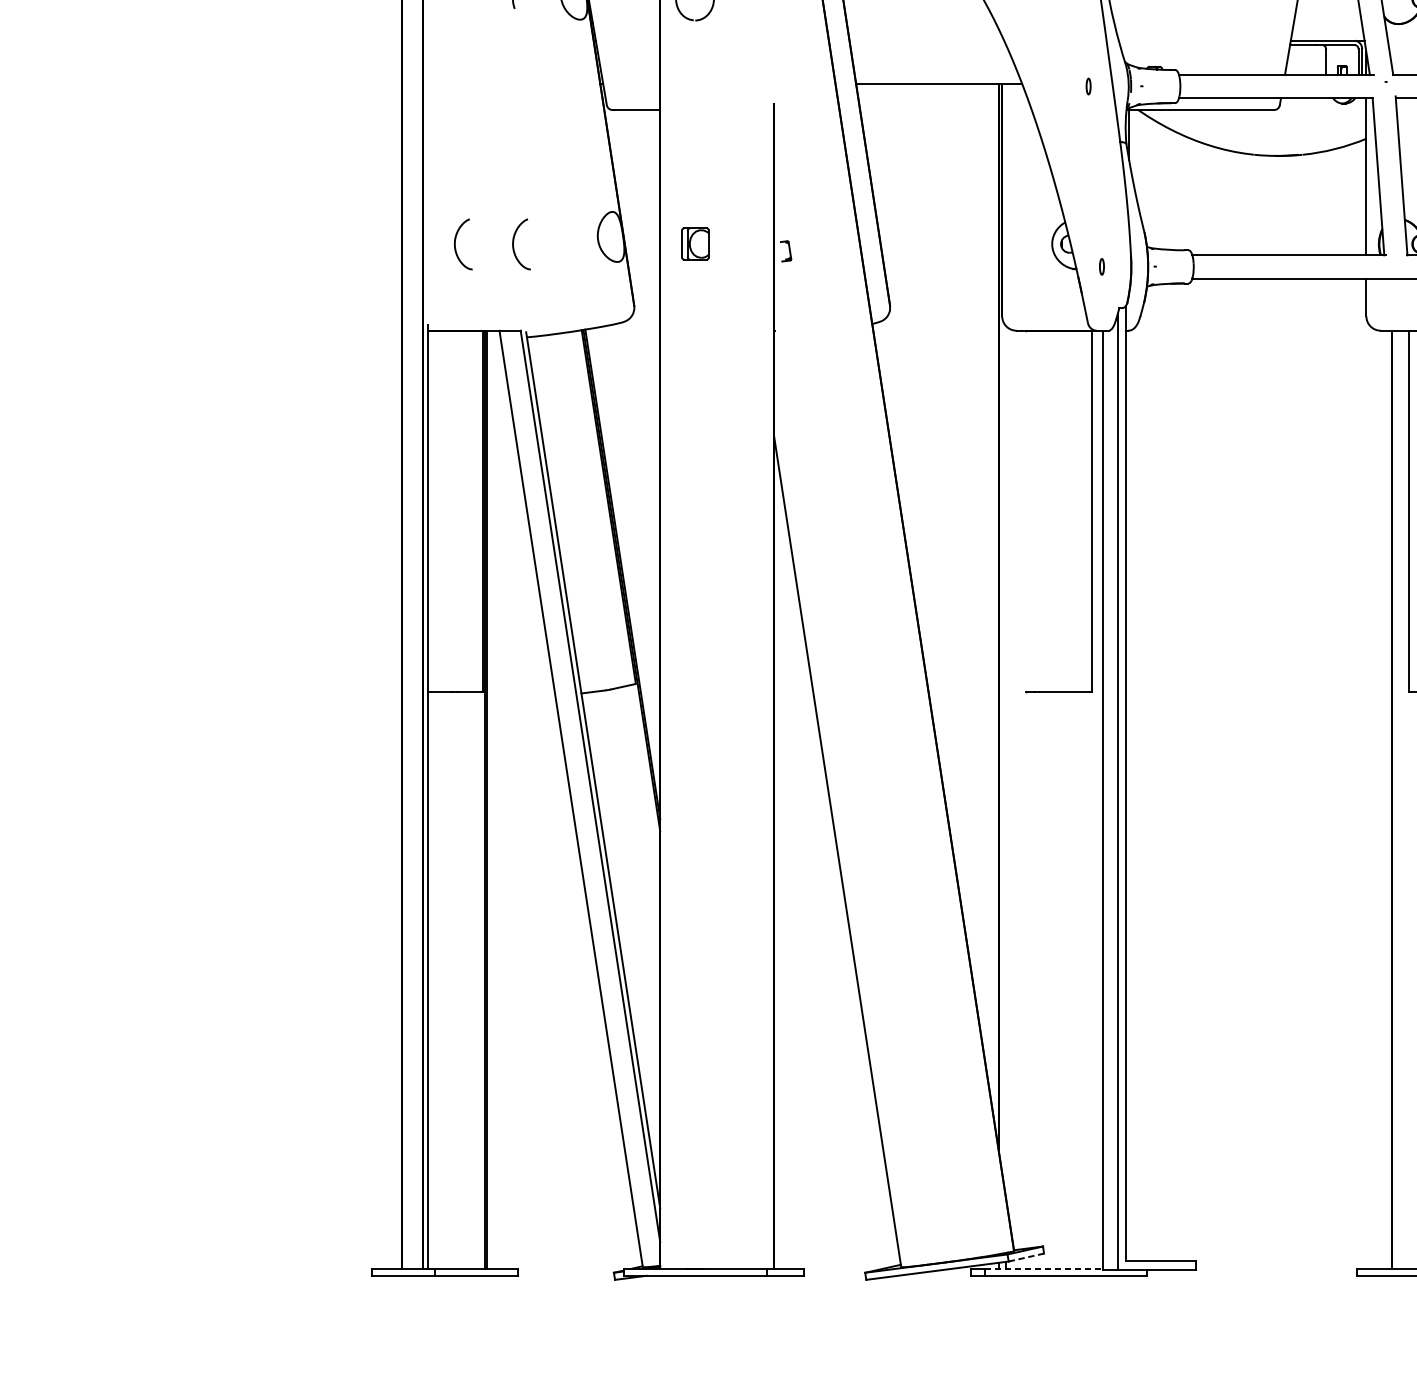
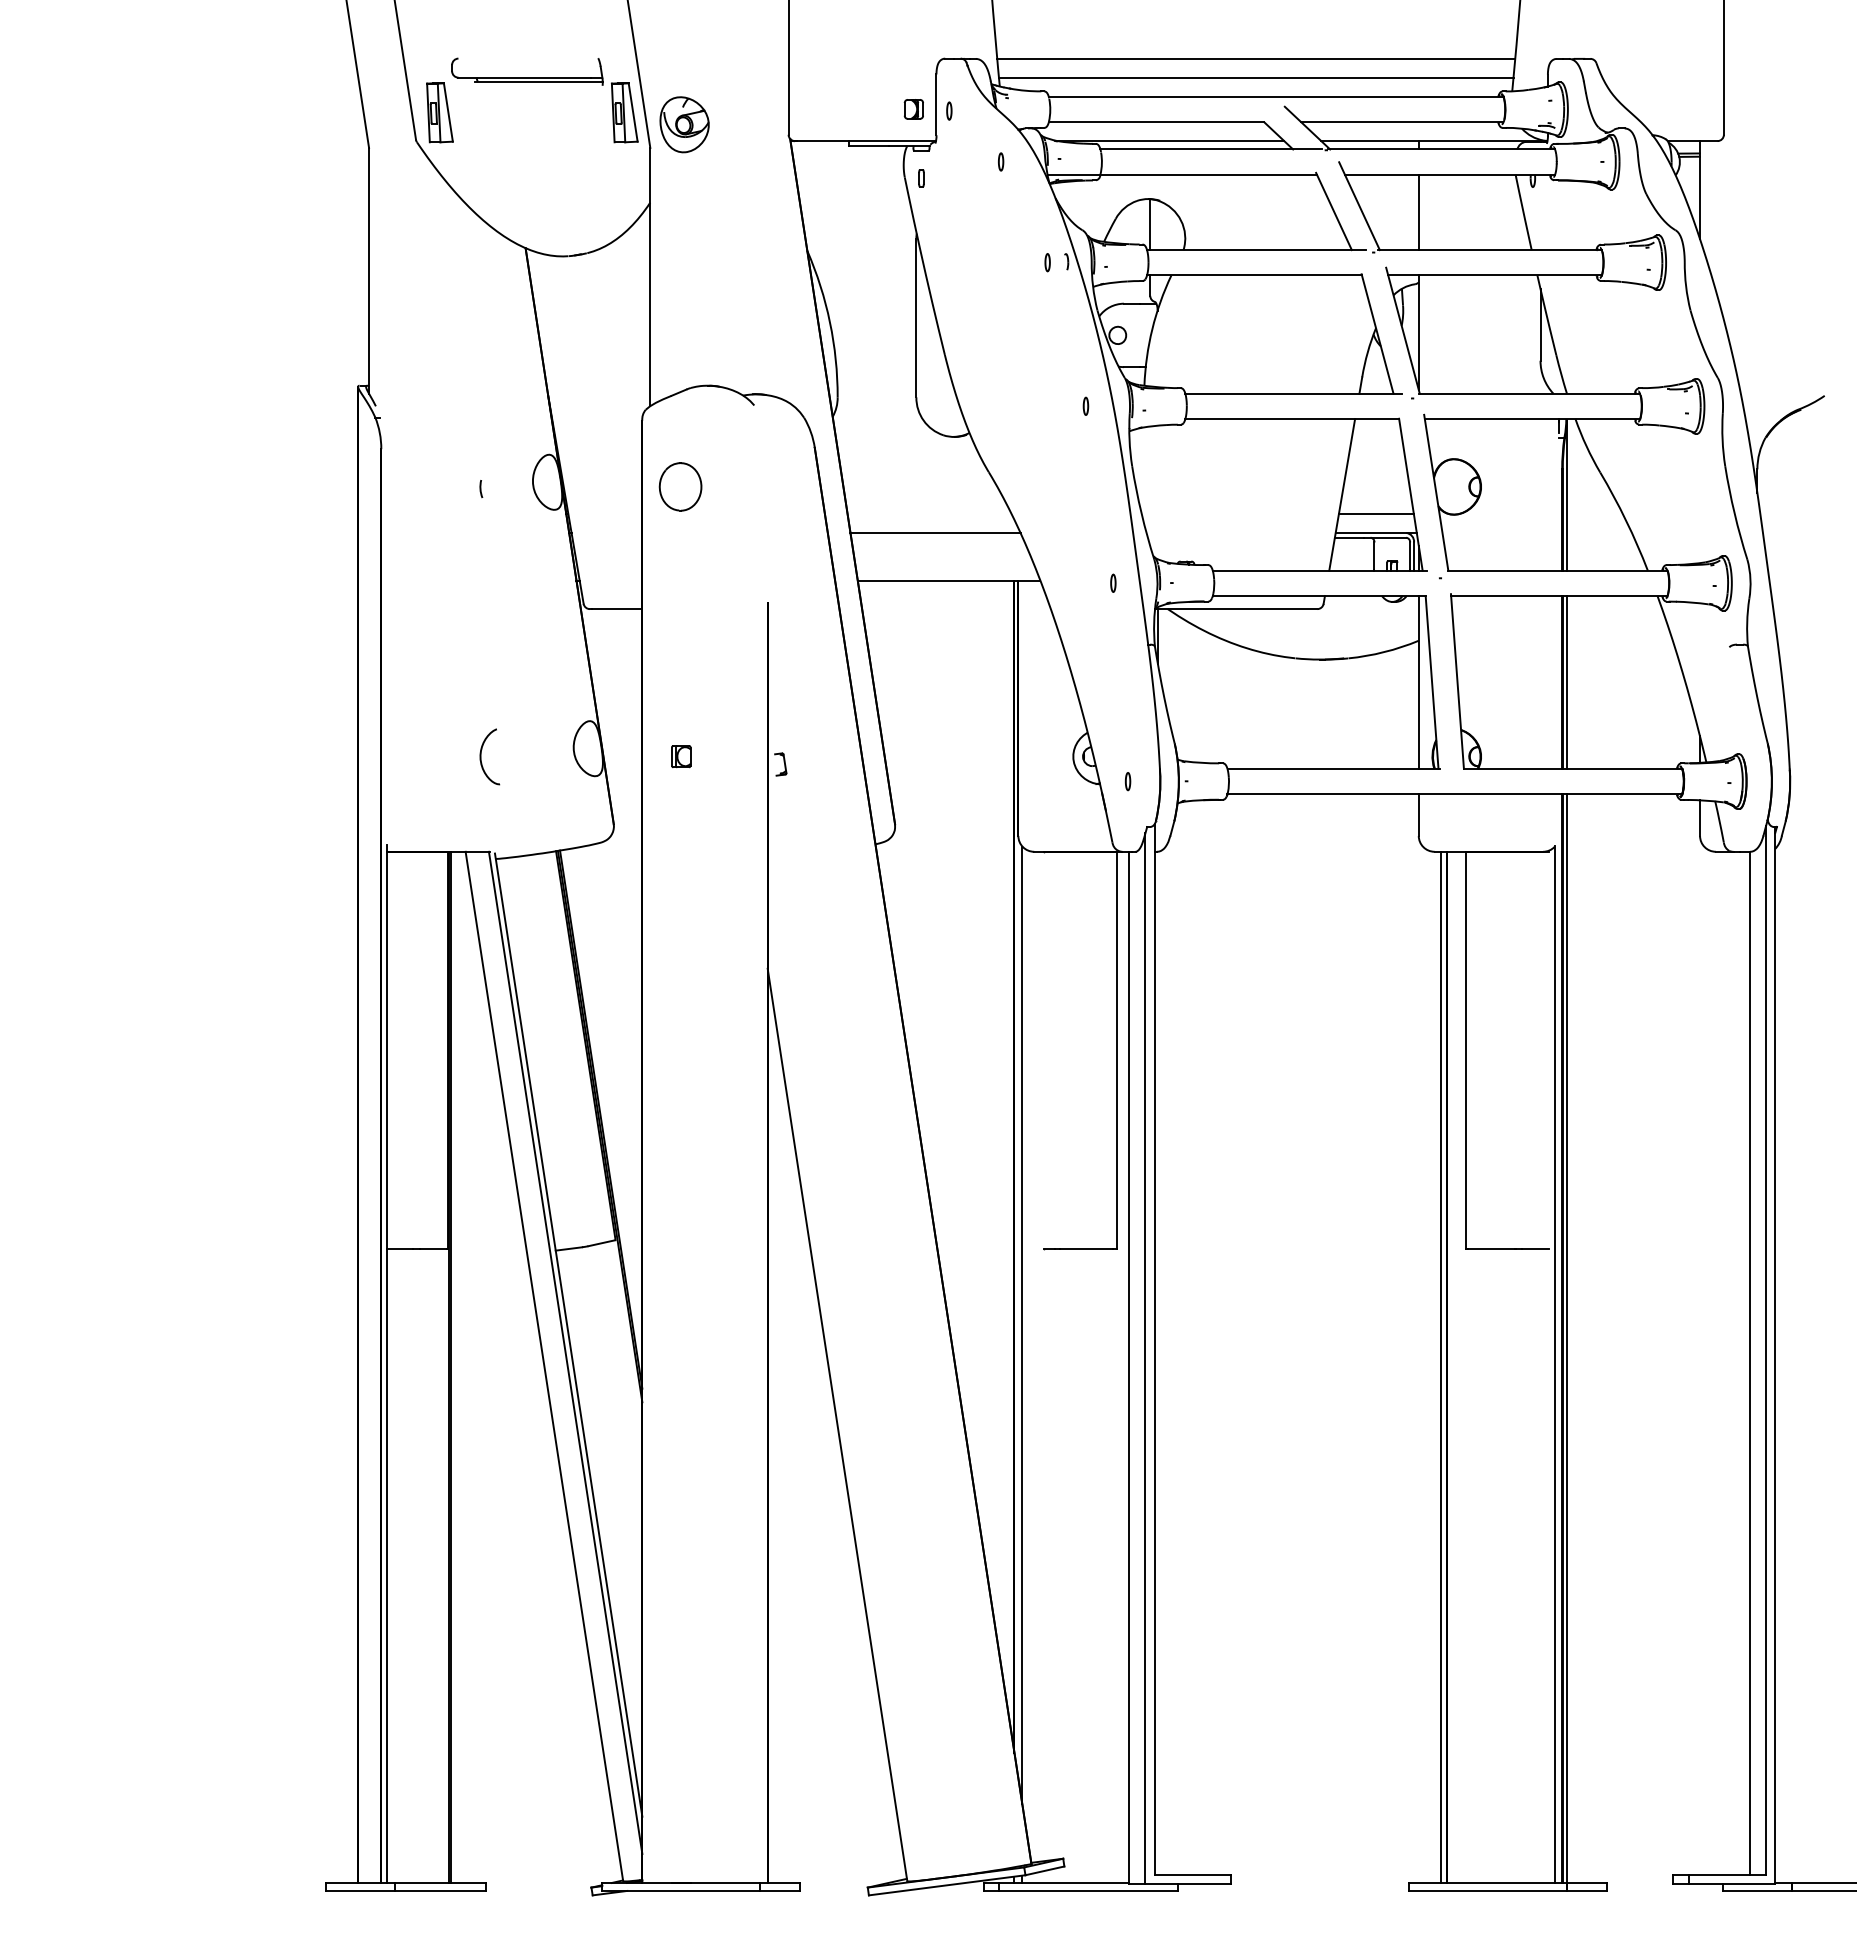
line: (1327, 23) -> (1375, 513), added
line: (926, 40) -> (935, 532), added
curve: (455, 244) -> (417, 756), removed
part: (695, 244) -> (681, 756), size x0.62
line: (1005, 761) -> (1022, 1325), added
line: (1386, 799) -> (1440, 1367), added
line: (1025, 1257) -> (1044, 1870), dashed -> solid
line: (1044, 1269) -> (1064, 1883), dashed -> solid

